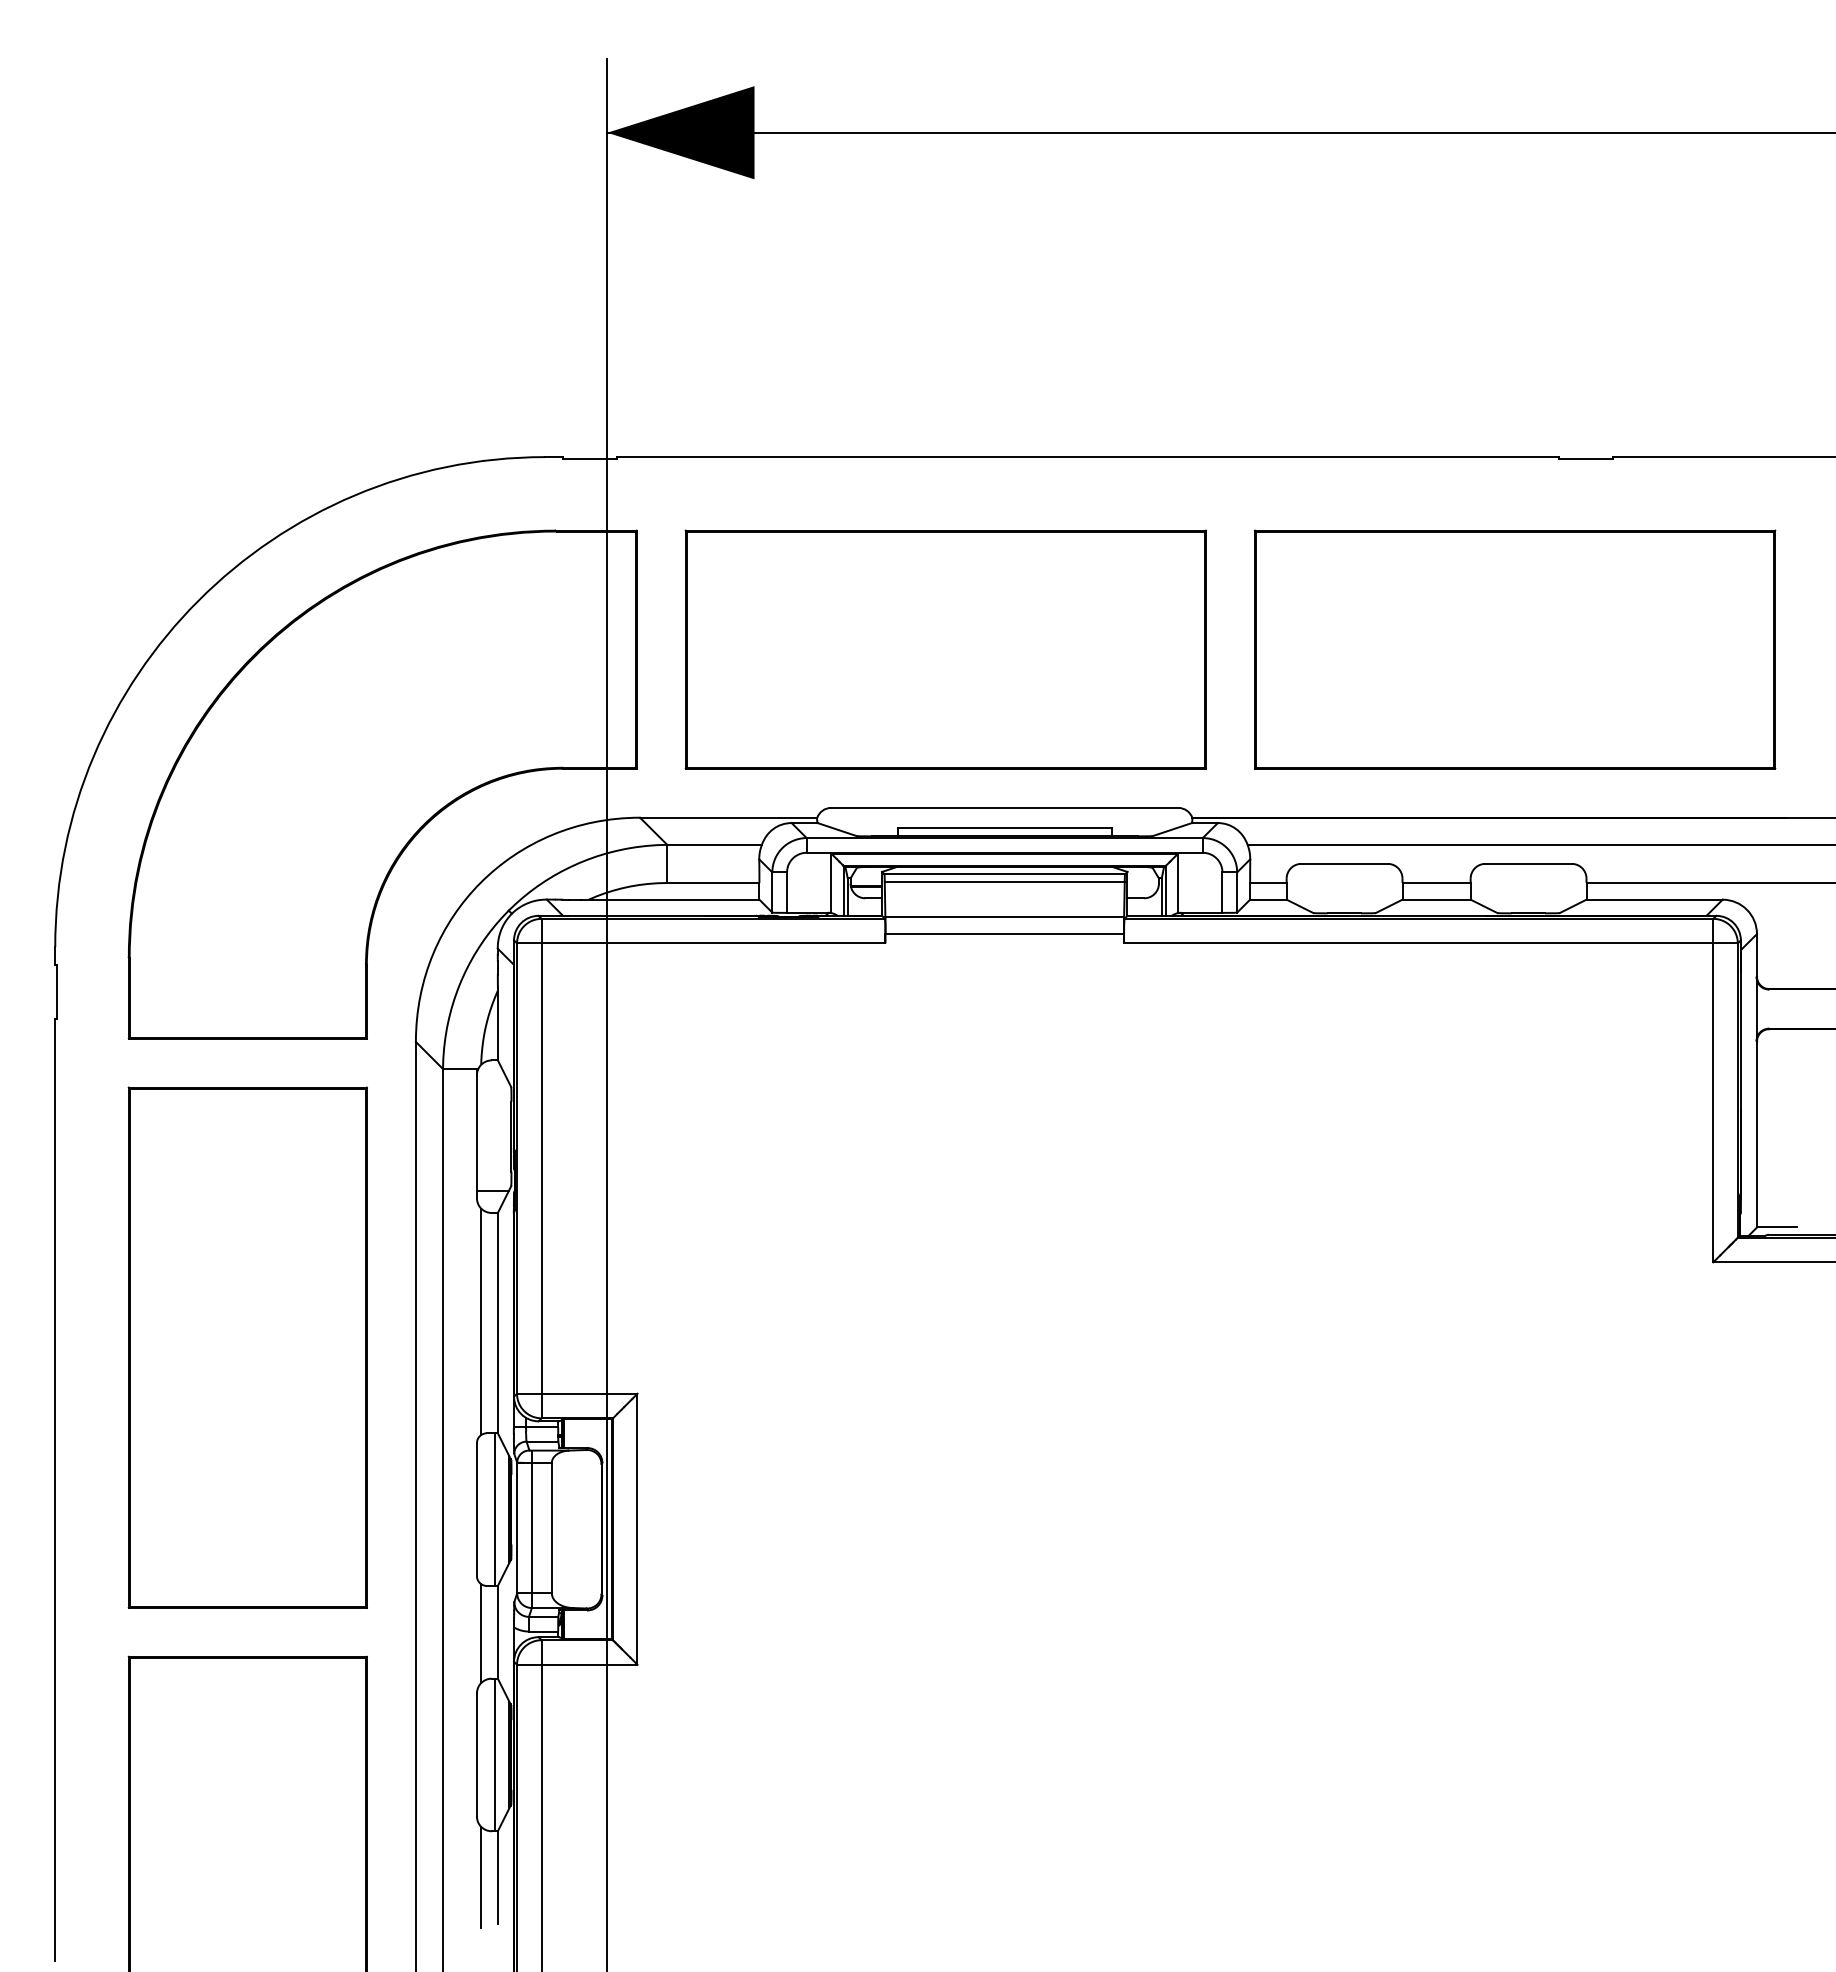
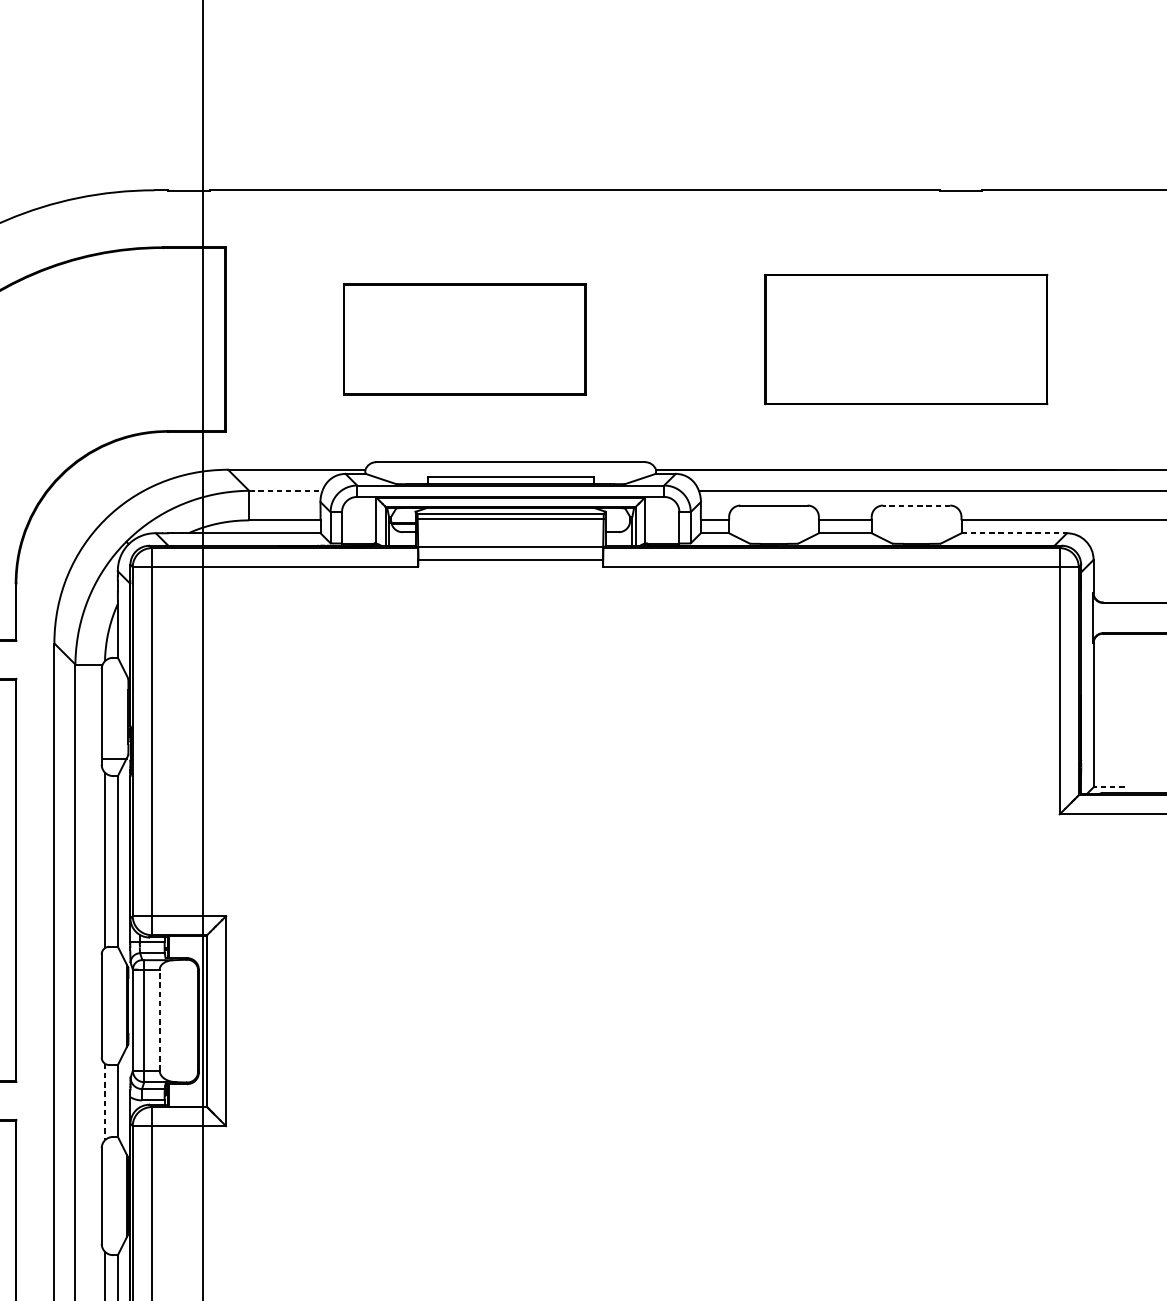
part: (945, 649) -> (464, 339), size x0.6
part: (1515, 649) -> (906, 339), size x0.7
line: (715, 844) -> (286, 490), solid -> dashed
line: (1528, 863) -> (916, 505), solid -> dashed
line: (1655, 899) -> (1014, 533), solid -> dashed
line: (1777, 1227) -> (1109, 787), solid -> dashed
line: (494, 1509) -> (115, 1005), removed
line: (551, 1527) -> (159, 1019), solid -> dashed
line: (481, 1634) -> (105, 1102), solid -> dashed
line: (494, 1754) -> (115, 1195), removed

